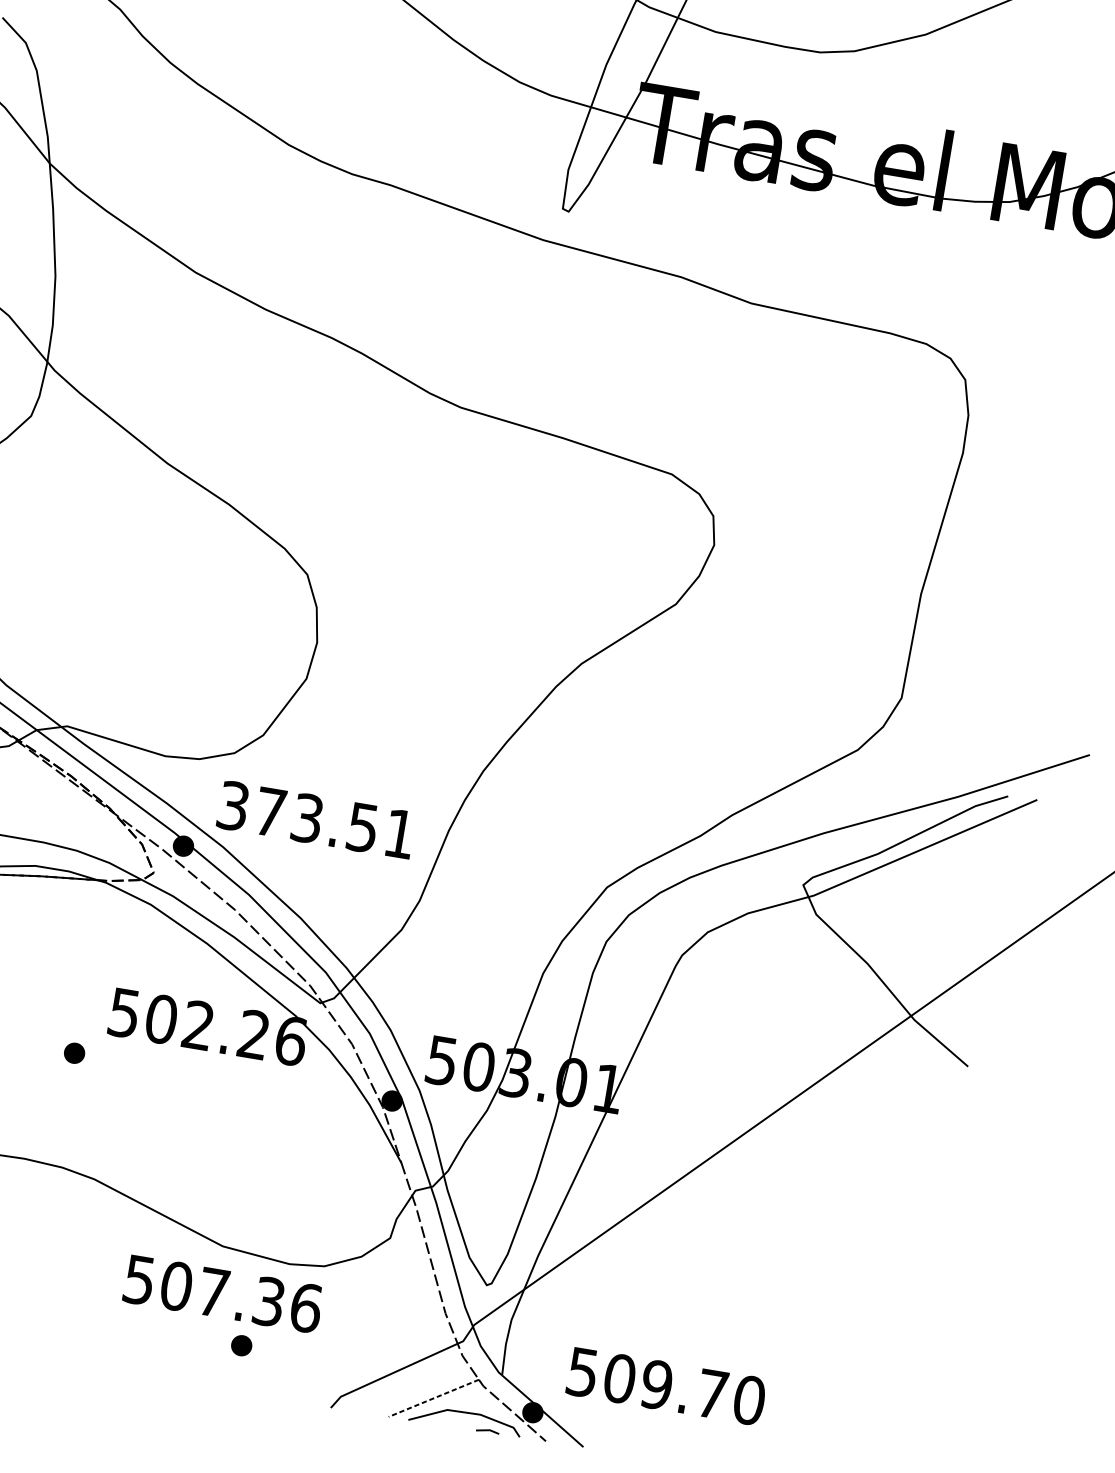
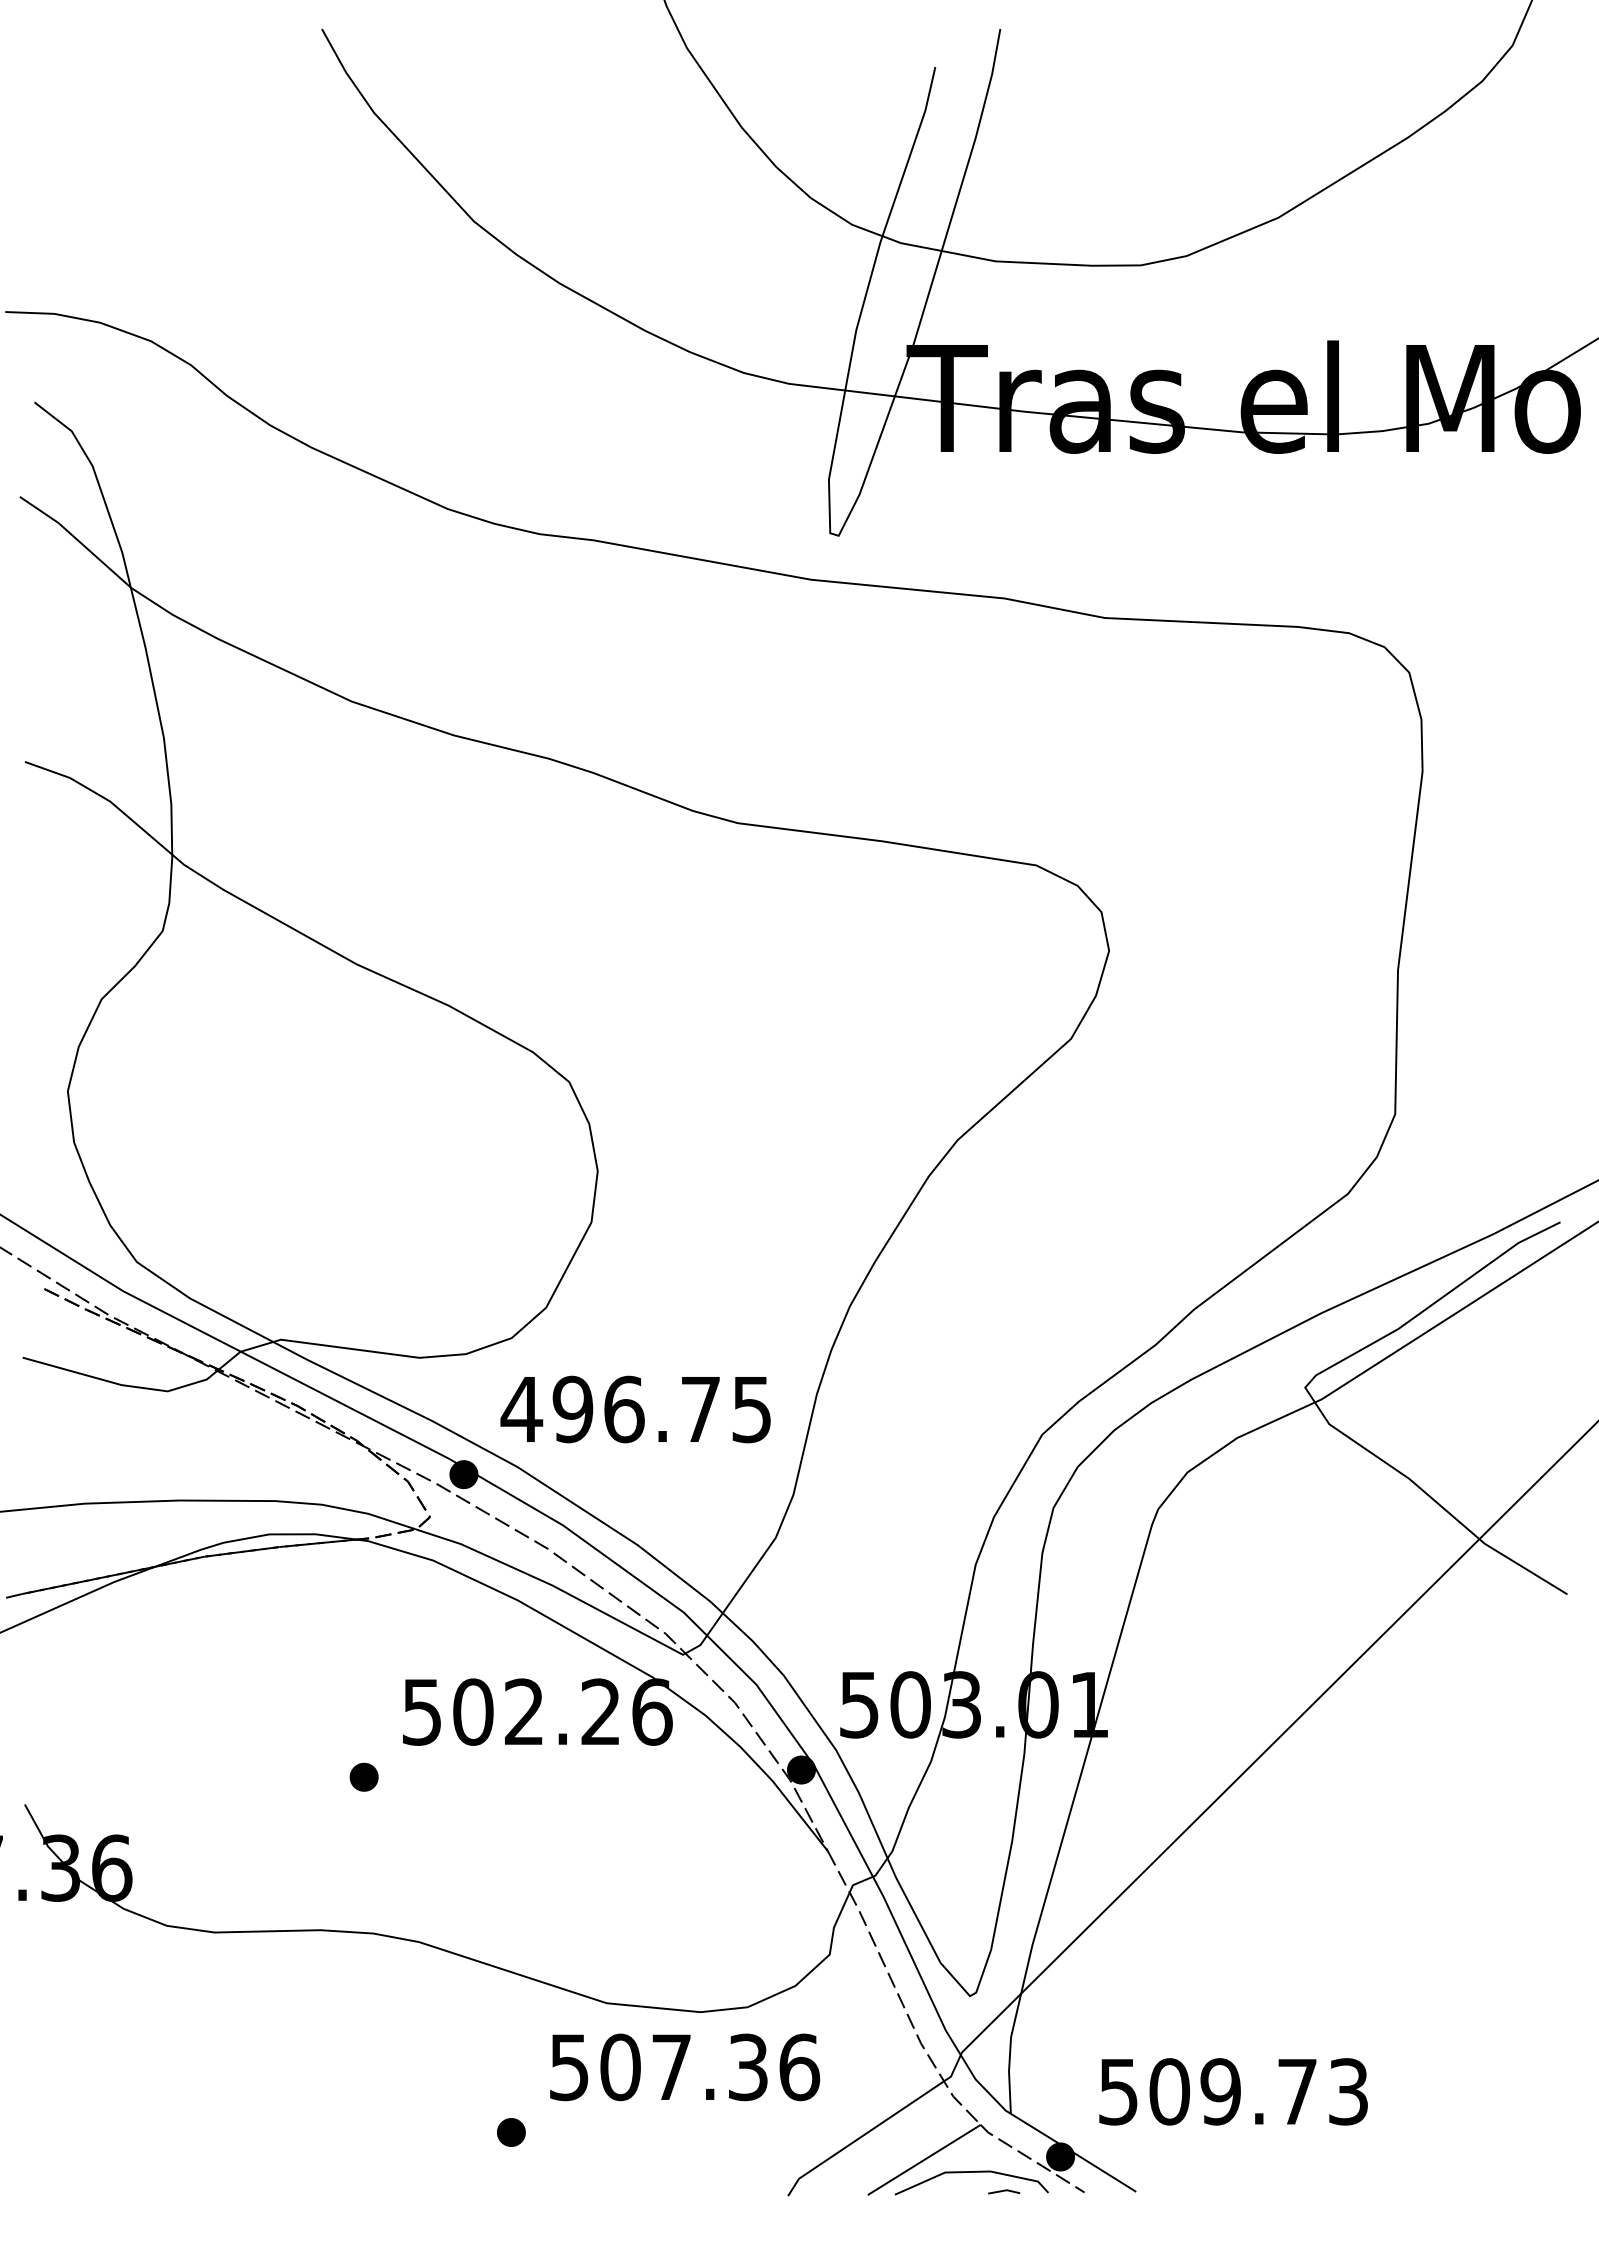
text: (315, 819) -> (635, 1409), 373.51 -> 496.75
text: (223, 1294) -> (685, 2067), moved
part: (241, 1345) -> (511, 2132), moved
line: (433, 1398) -> (923, 2160), dashed -> solid
text: (749, 1400) -> (1348, 2091), 509.70 -> 509.73

